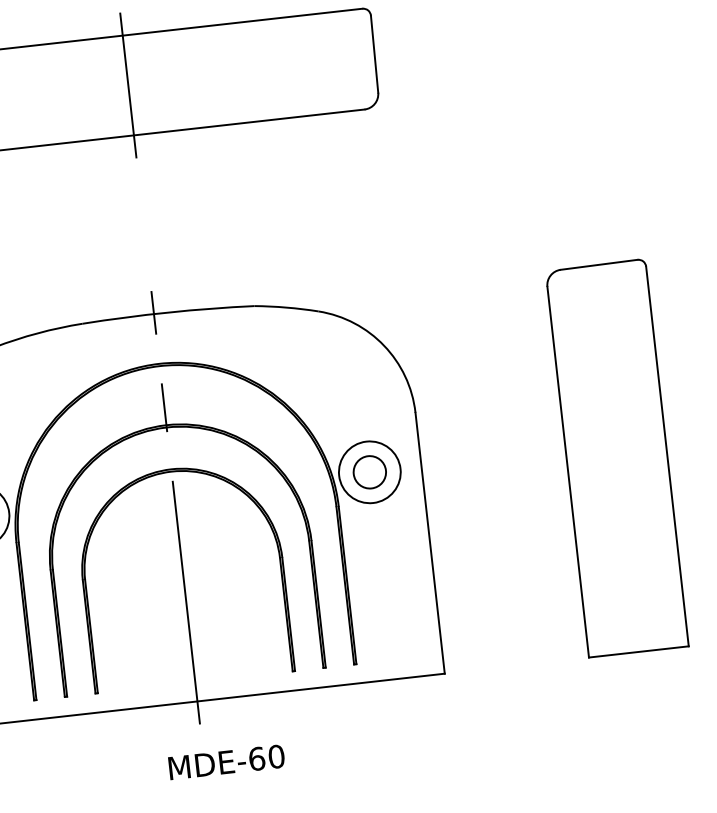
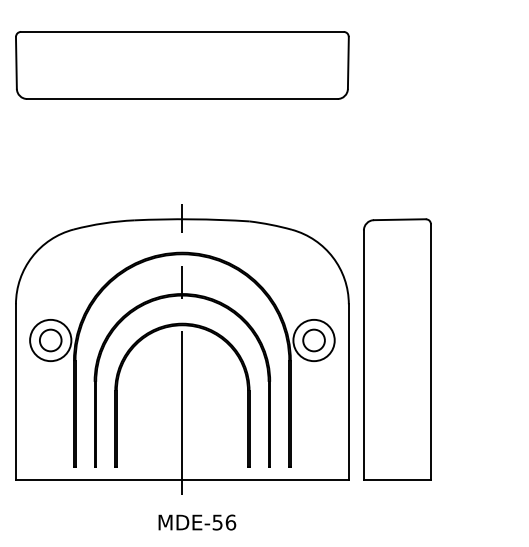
line: (128, 85) -> (182, 65), removed
part: (617, 458) -> (397, 349), moved
text: (267, 757) -> (224, 522), MDE-60 -> MDE-56

